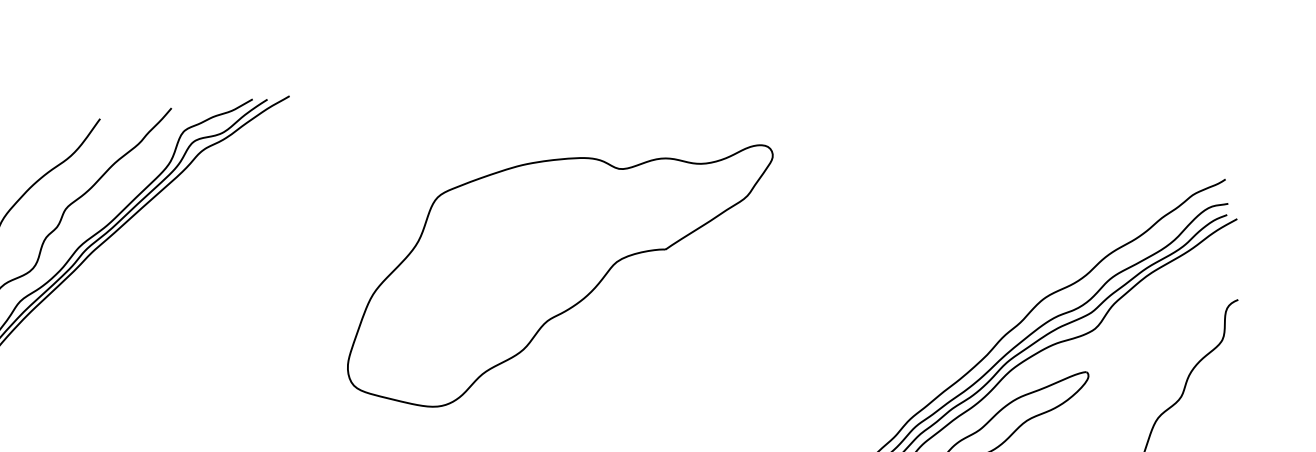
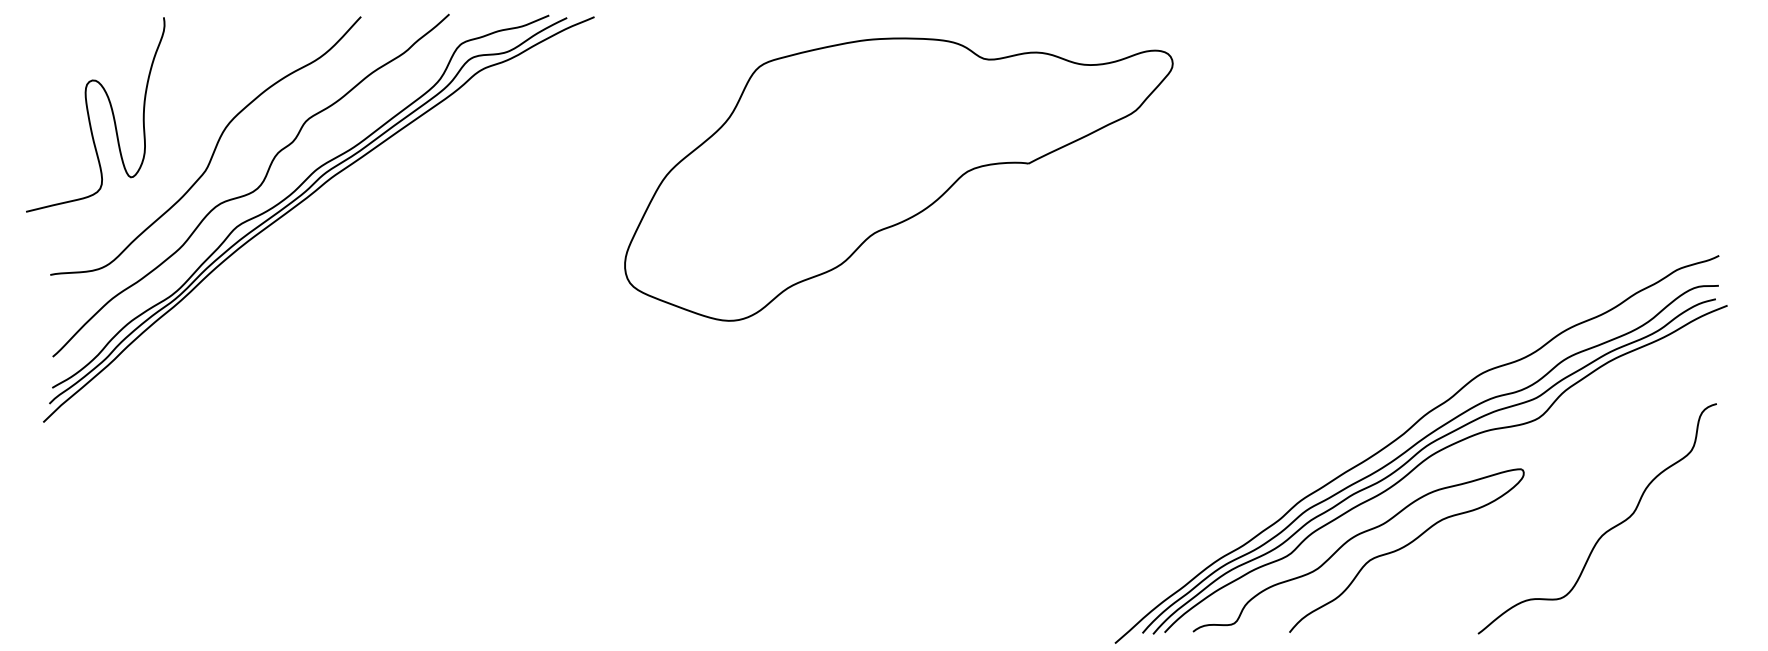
part: (561, 275) -> (898, 179), moved

